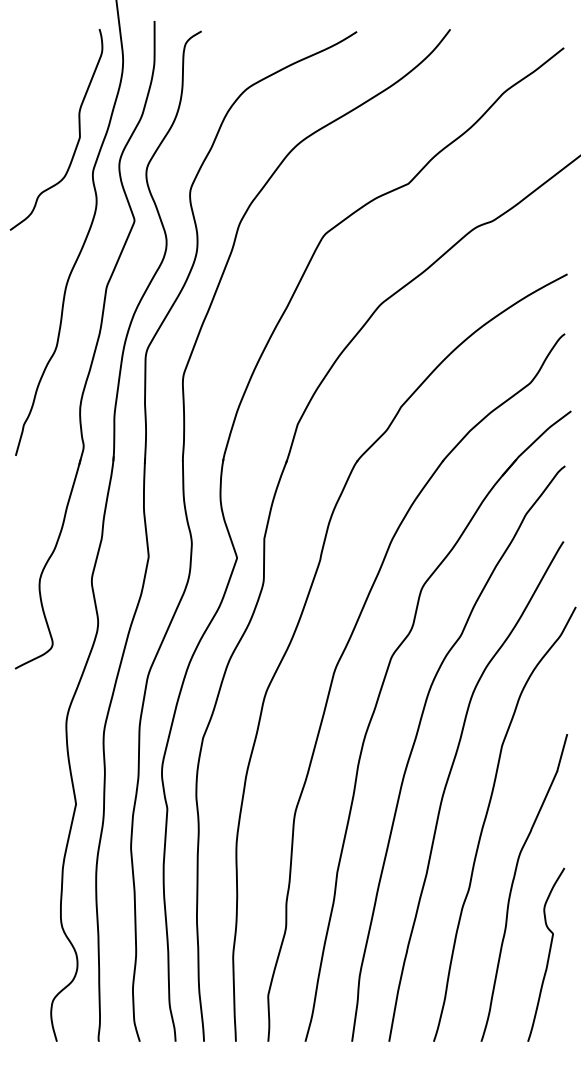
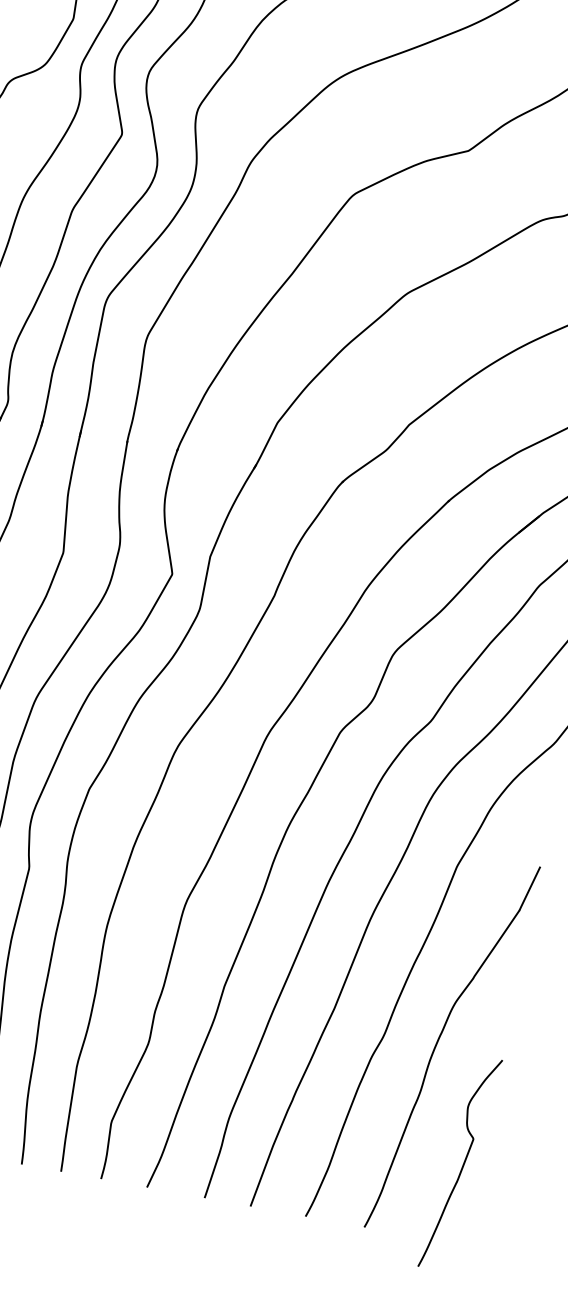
curve: (548, 954) -> (463, 1163), moved

